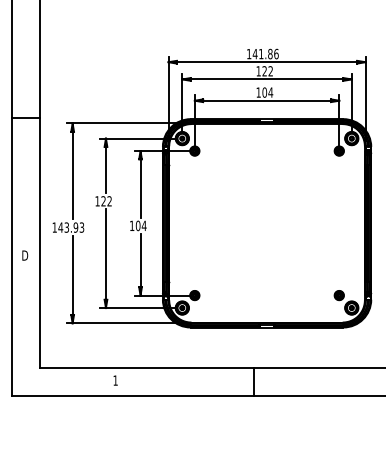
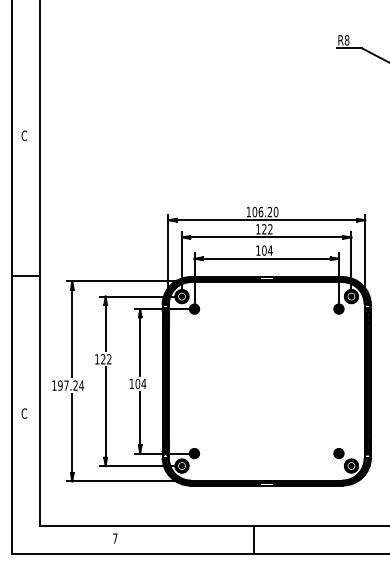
text: (265, 53) -> (265, 211), 141.86 -> 106.20
text: (71, 227) -> (71, 385), 143.93 -> 197.24
text: (24, 255) -> (24, 413), D -> C
text: (115, 380) -> (115, 538), 1 -> 7

